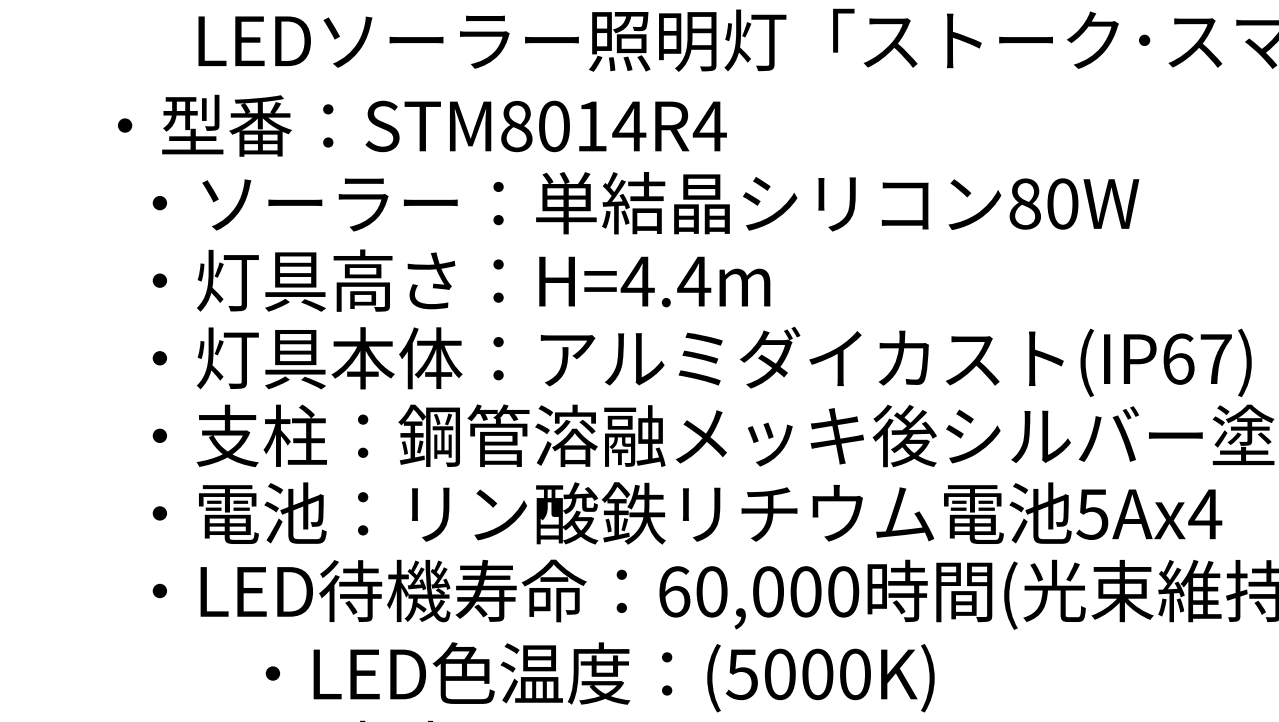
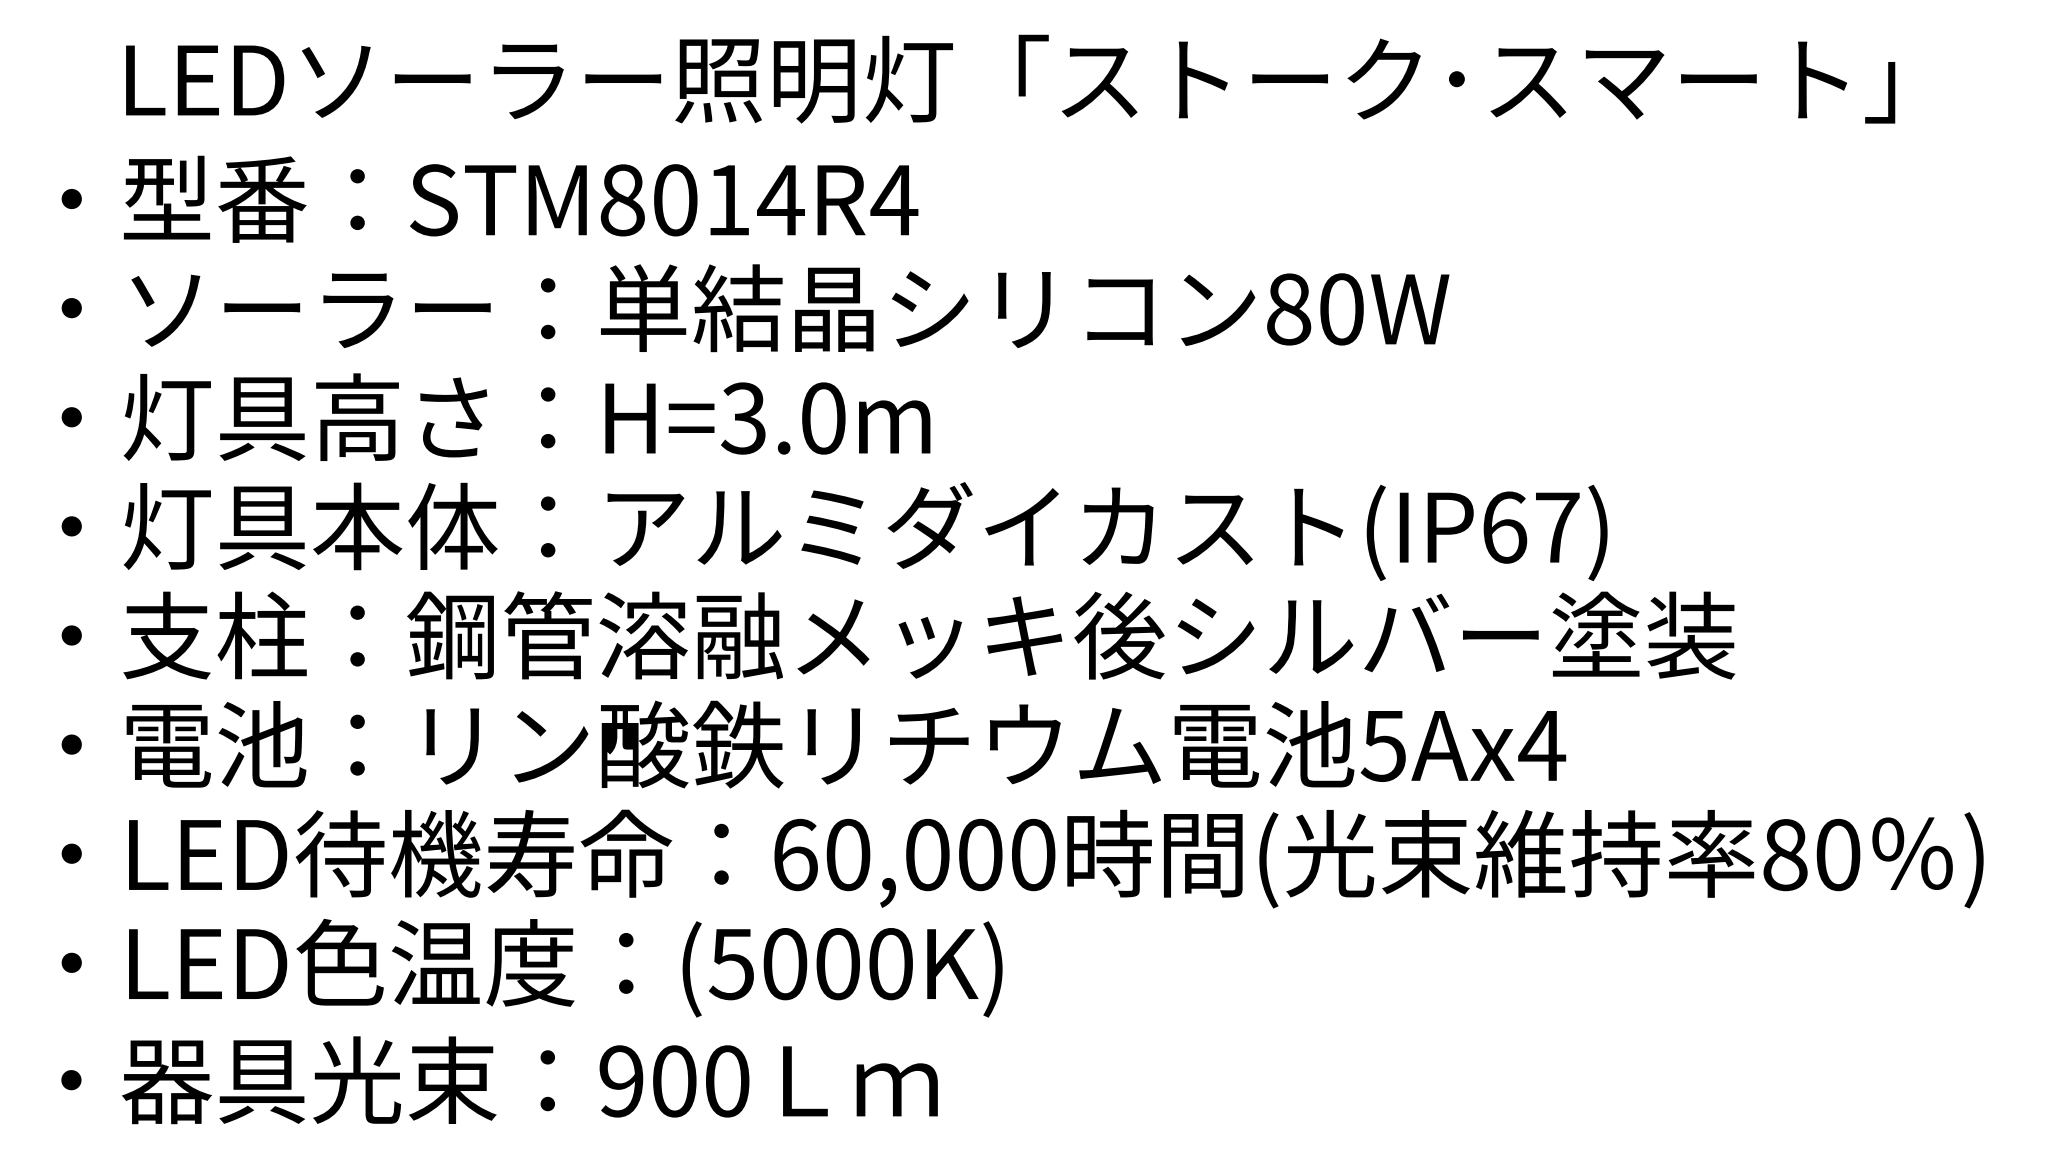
text: (422, 125) -> (489, 198), moved
text: (665, 281) -> (783, 418), H=4.4m -> H=3.0m
text: (599, 676) -> (531, 967), moved

